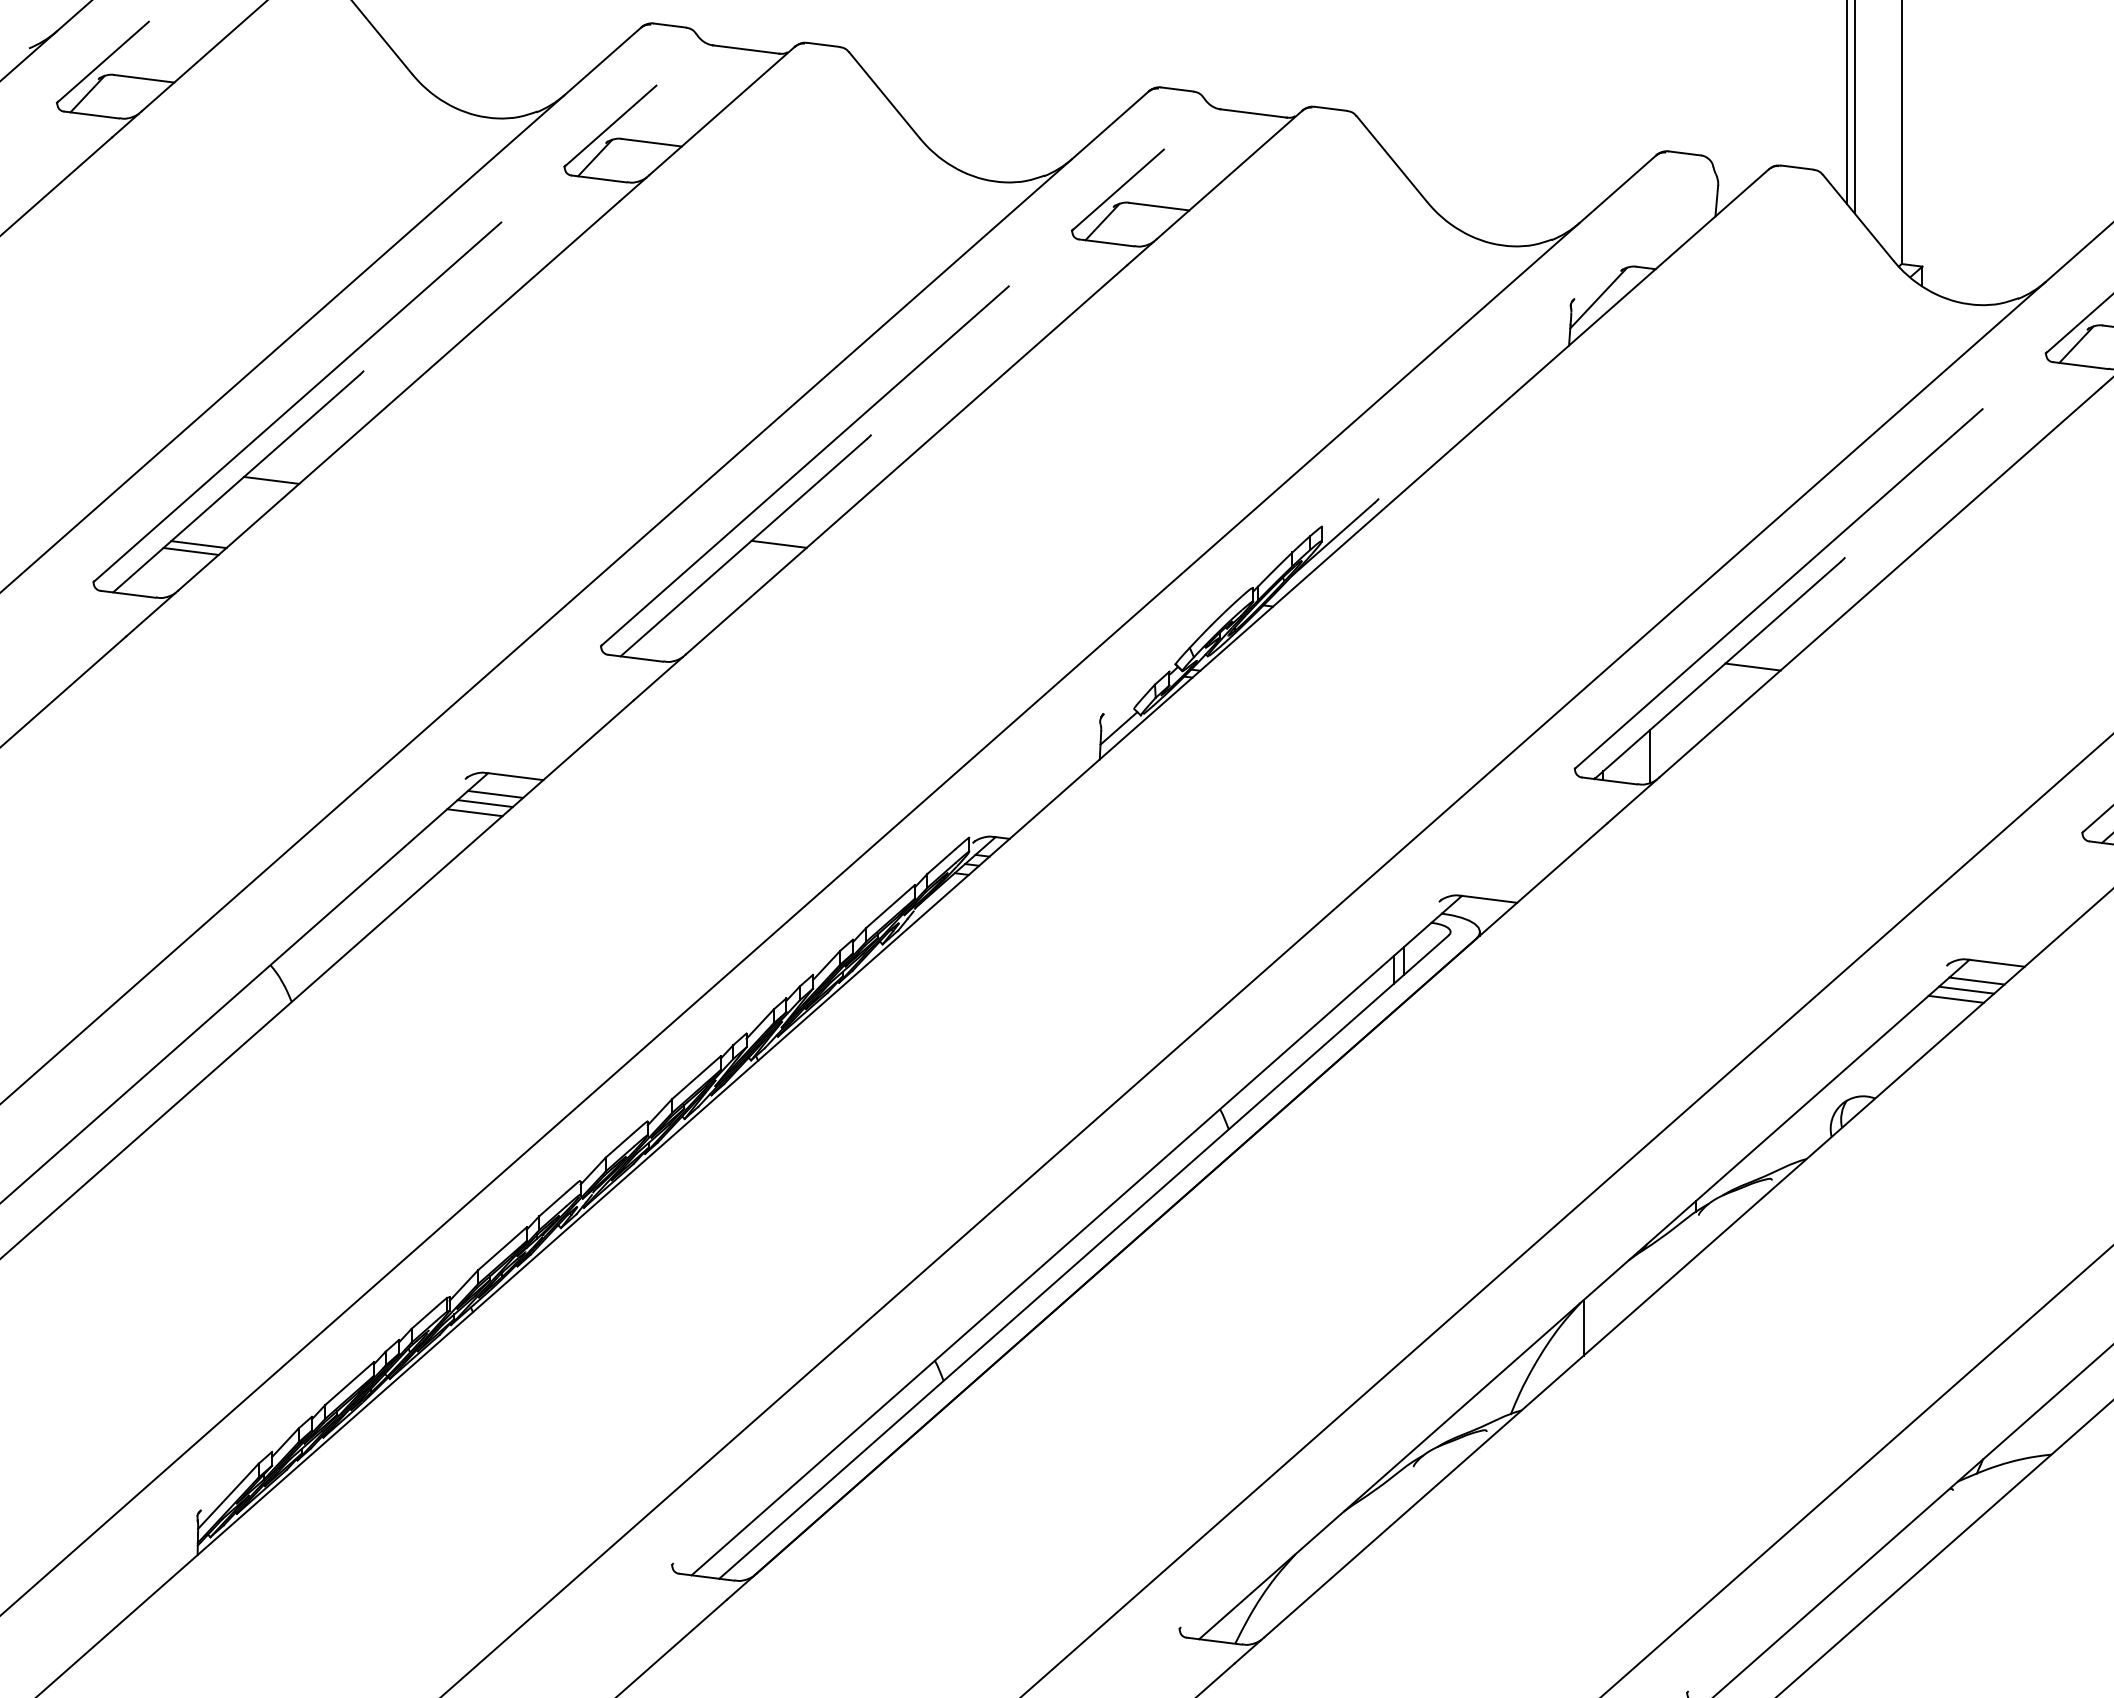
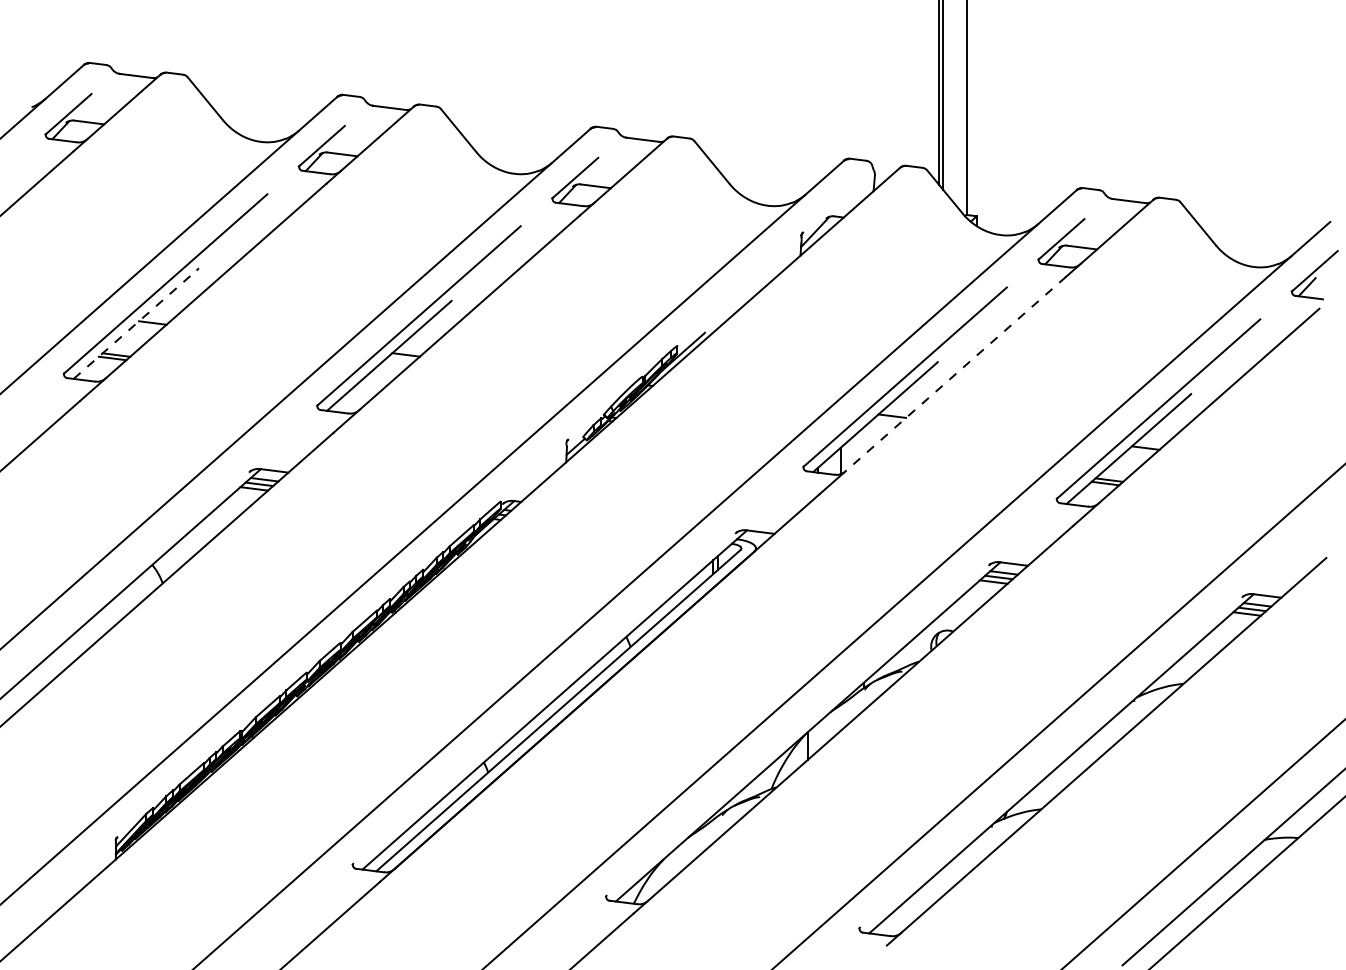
line: (236, 483) -> (135, 324), solid -> dashed
line: (1879, 583) -> (955, 374), solid -> dashed

